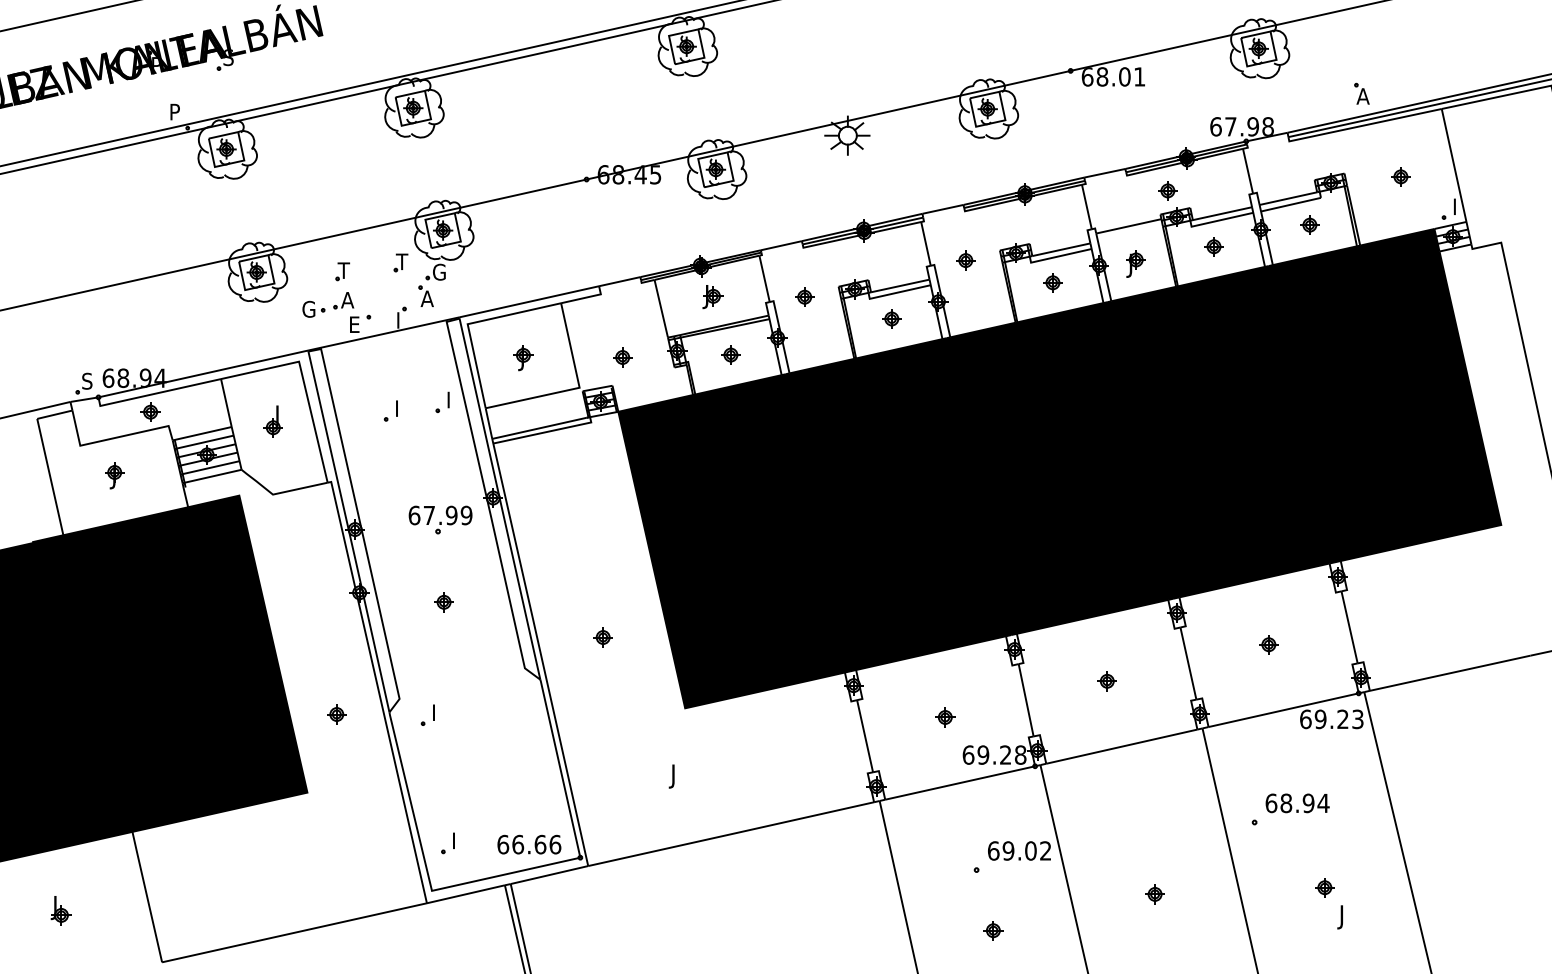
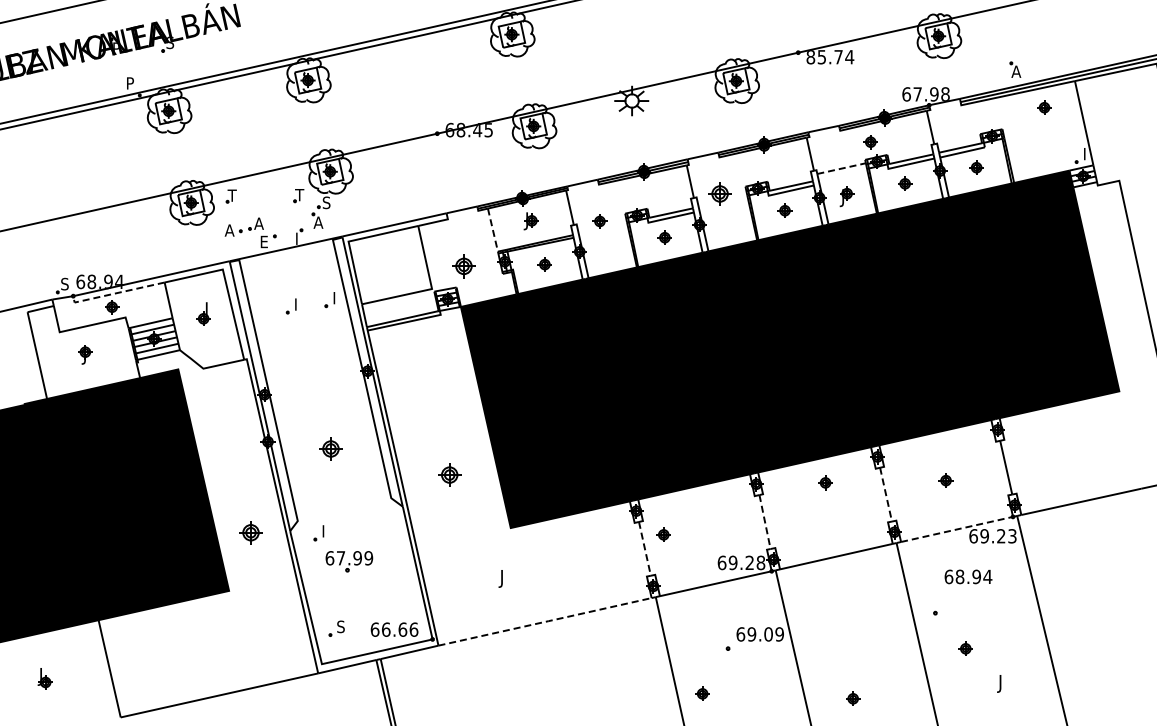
text: (1113, 77) -> (830, 57), 68.01 -> 85.74
part: (1400, 176) -> (1044, 107), moved
line: (1128, 226) -> (841, 168), solid -> dashed
part: (965, 261) -> (719, 194), size x1.6
part: (341, 271) -> (230, 196), moved
text: (439, 271) -> (327, 202), G -> S
text: (307, 309) -> (229, 230), G -> A
line: (662, 309) -> (493, 230), solid -> dashed
part: (523, 357) -> (390, 266), removed
part: (623, 357) -> (464, 266), size x1.6
line: (153, 393) -> (114, 293), solid -> dashed
part: (440, 519) -> (349, 561), moved
part: (443, 601) -> (330, 448), size x1.6
part: (603, 637) -> (449, 475), size x1.6
line: (1189, 663) -> (886, 494), solid -> dashed
part: (1107, 680) -> (825, 482), moved
line: (1026, 700) -> (765, 522), solid -> dashed
line: (1284, 710) -> (957, 529), solid -> dashed
part: (336, 714) -> (250, 532), size x1.6
part: (944, 716) -> (663, 534), moved
line: (864, 735) -> (644, 548), solid -> dashed
text: (1297, 802) -> (968, 576), moved
line: (731, 833) -> (545, 621), solid -> dashed
text: (456, 840) -> (340, 626), I -> S
text: (1045, 851) -> (779, 634), 69.02 -> 69.09
part: (1324, 887) -> (965, 648), moved
part: (1155, 893) -> (853, 698), moved
part: (993, 930) -> (702, 693), moved

